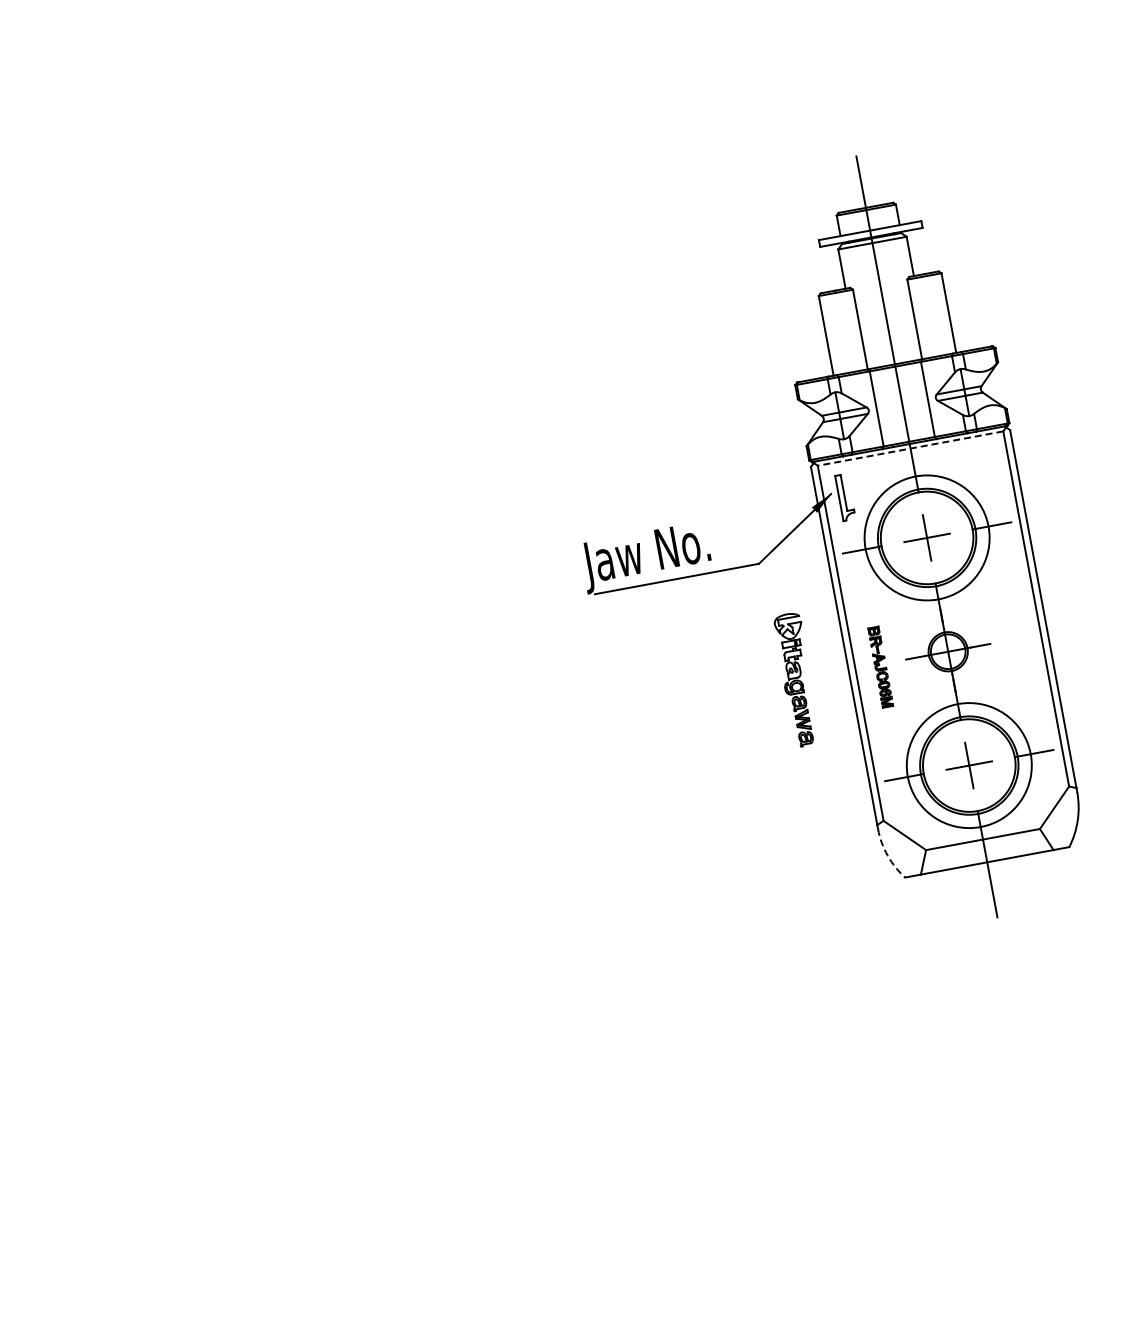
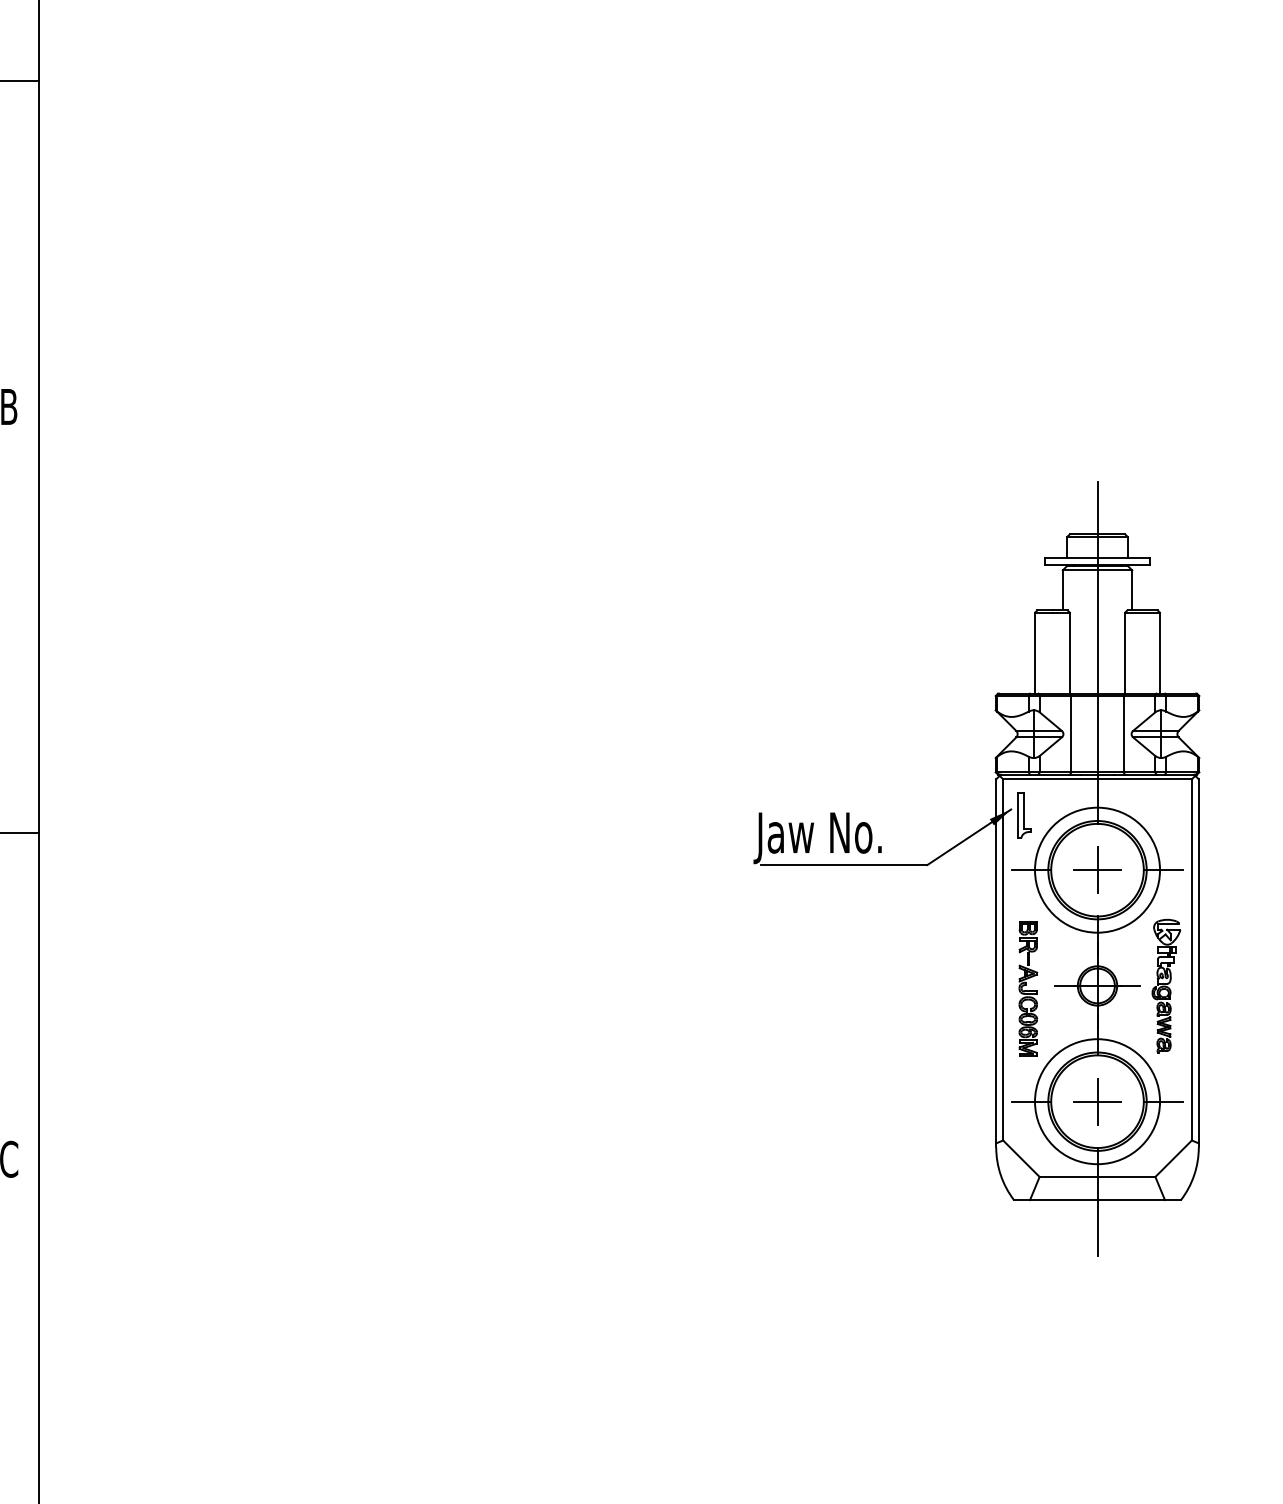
line: (910, 448) -> (1097, 779), dashed -> solid
part: (880, 666) -> (1028, 988), size x1.67
part: (797, 680) -> (1166, 986), moved
arc: (887, 855) -> (1000, 1175), dashed -> solid

